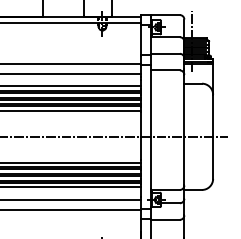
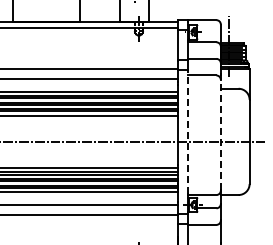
line: (150, 126) -> (187, 131), solid -> dashed
line: (183, 129) -> (220, 134), solid -> dashed

